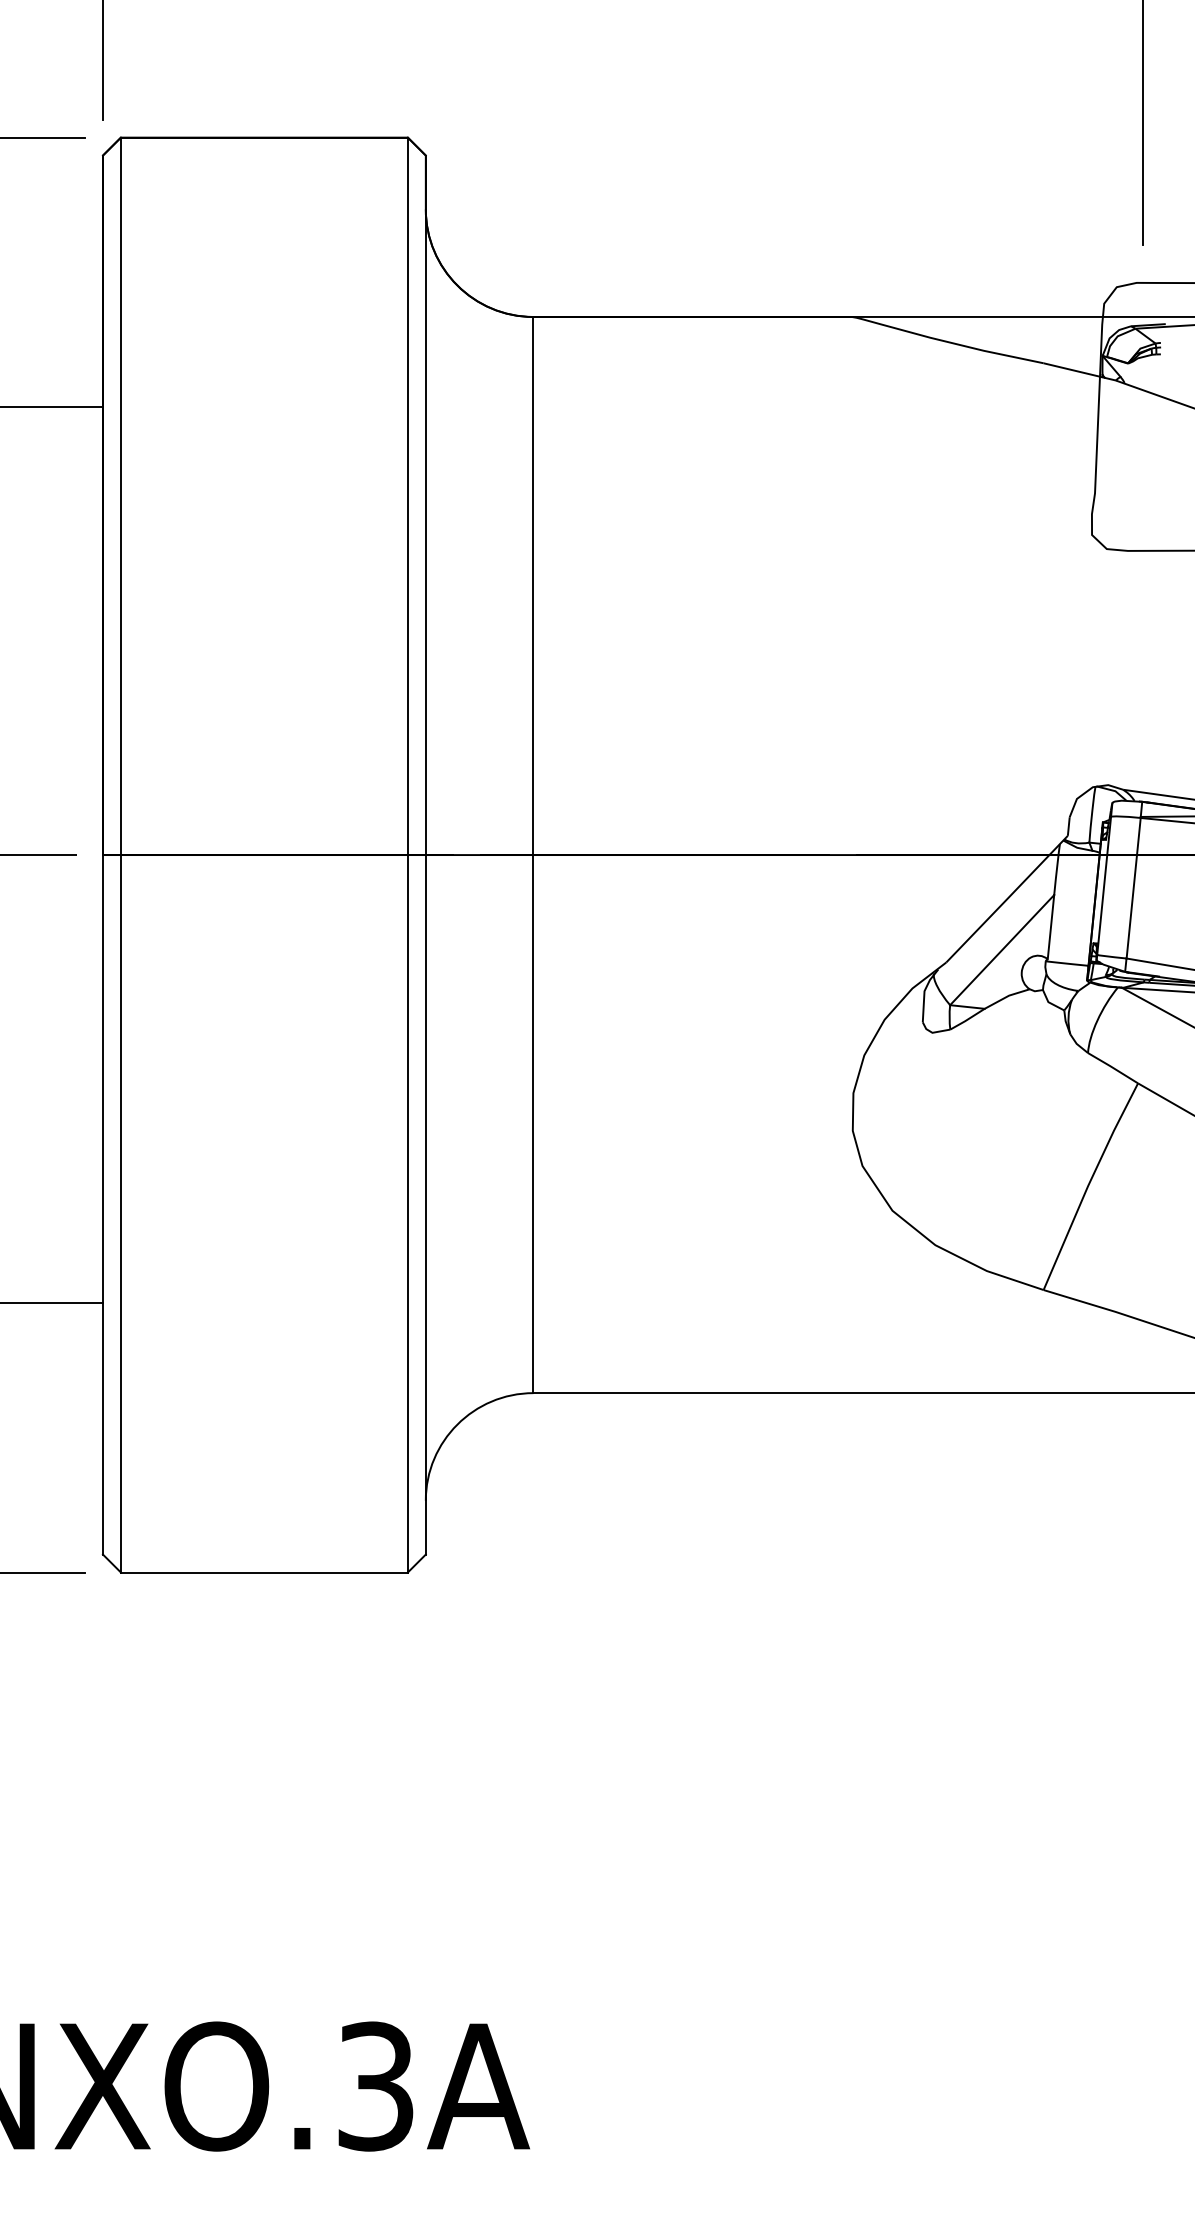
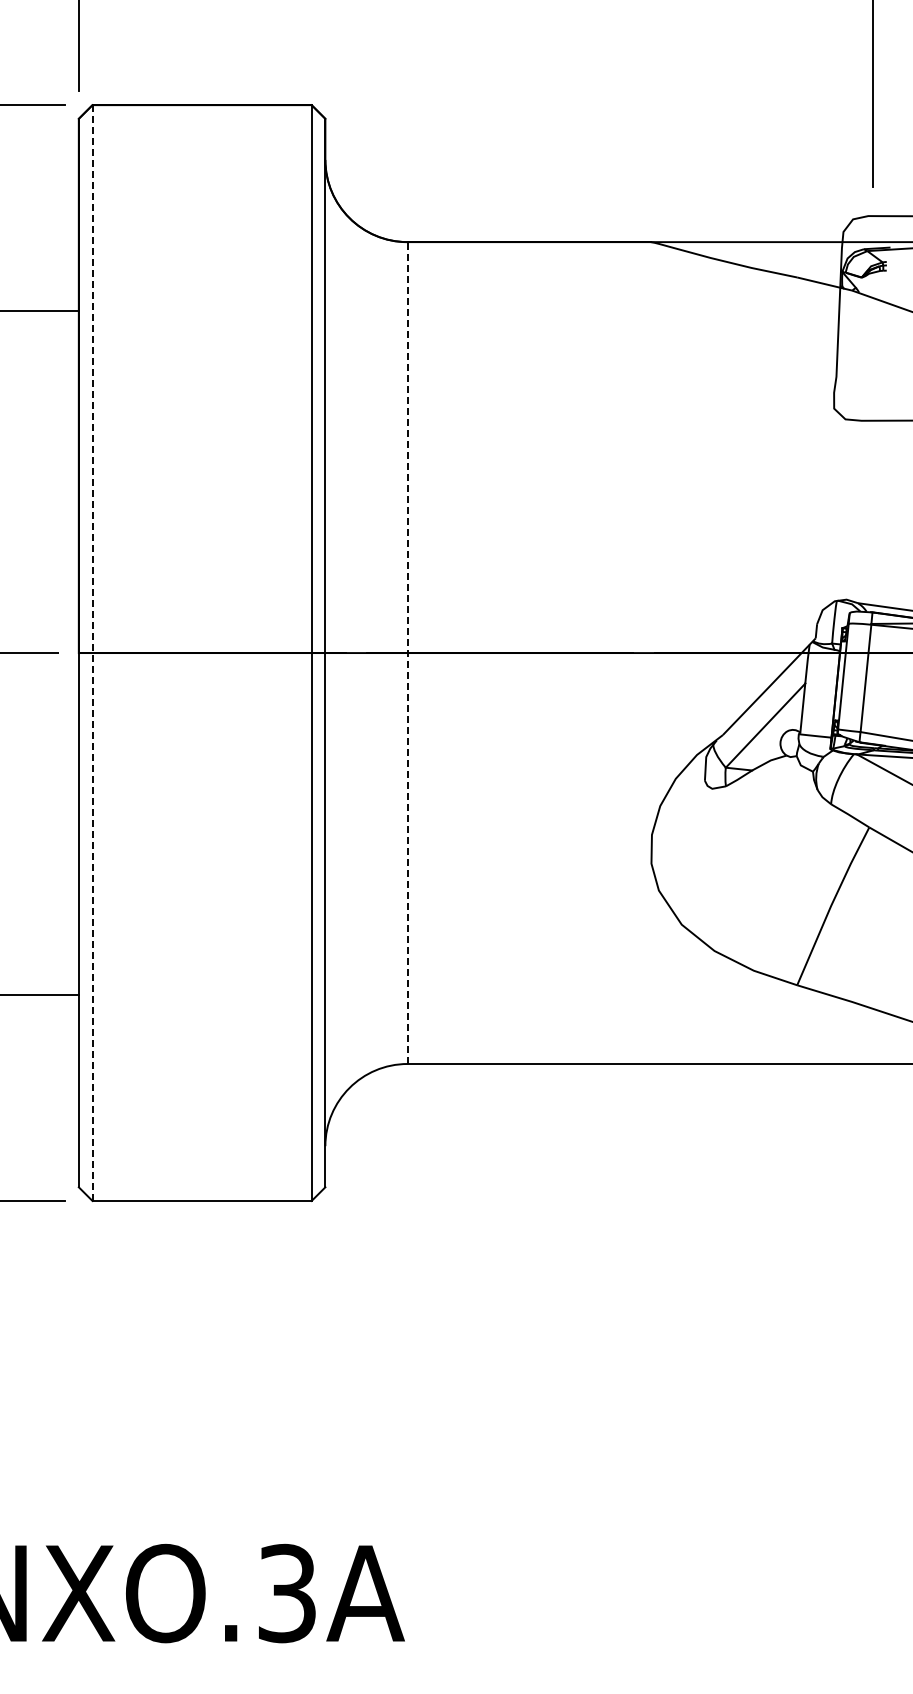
line: (120, 855) -> (92, 653), solid -> dashed
line: (533, 855) -> (407, 653), solid -> dashed

